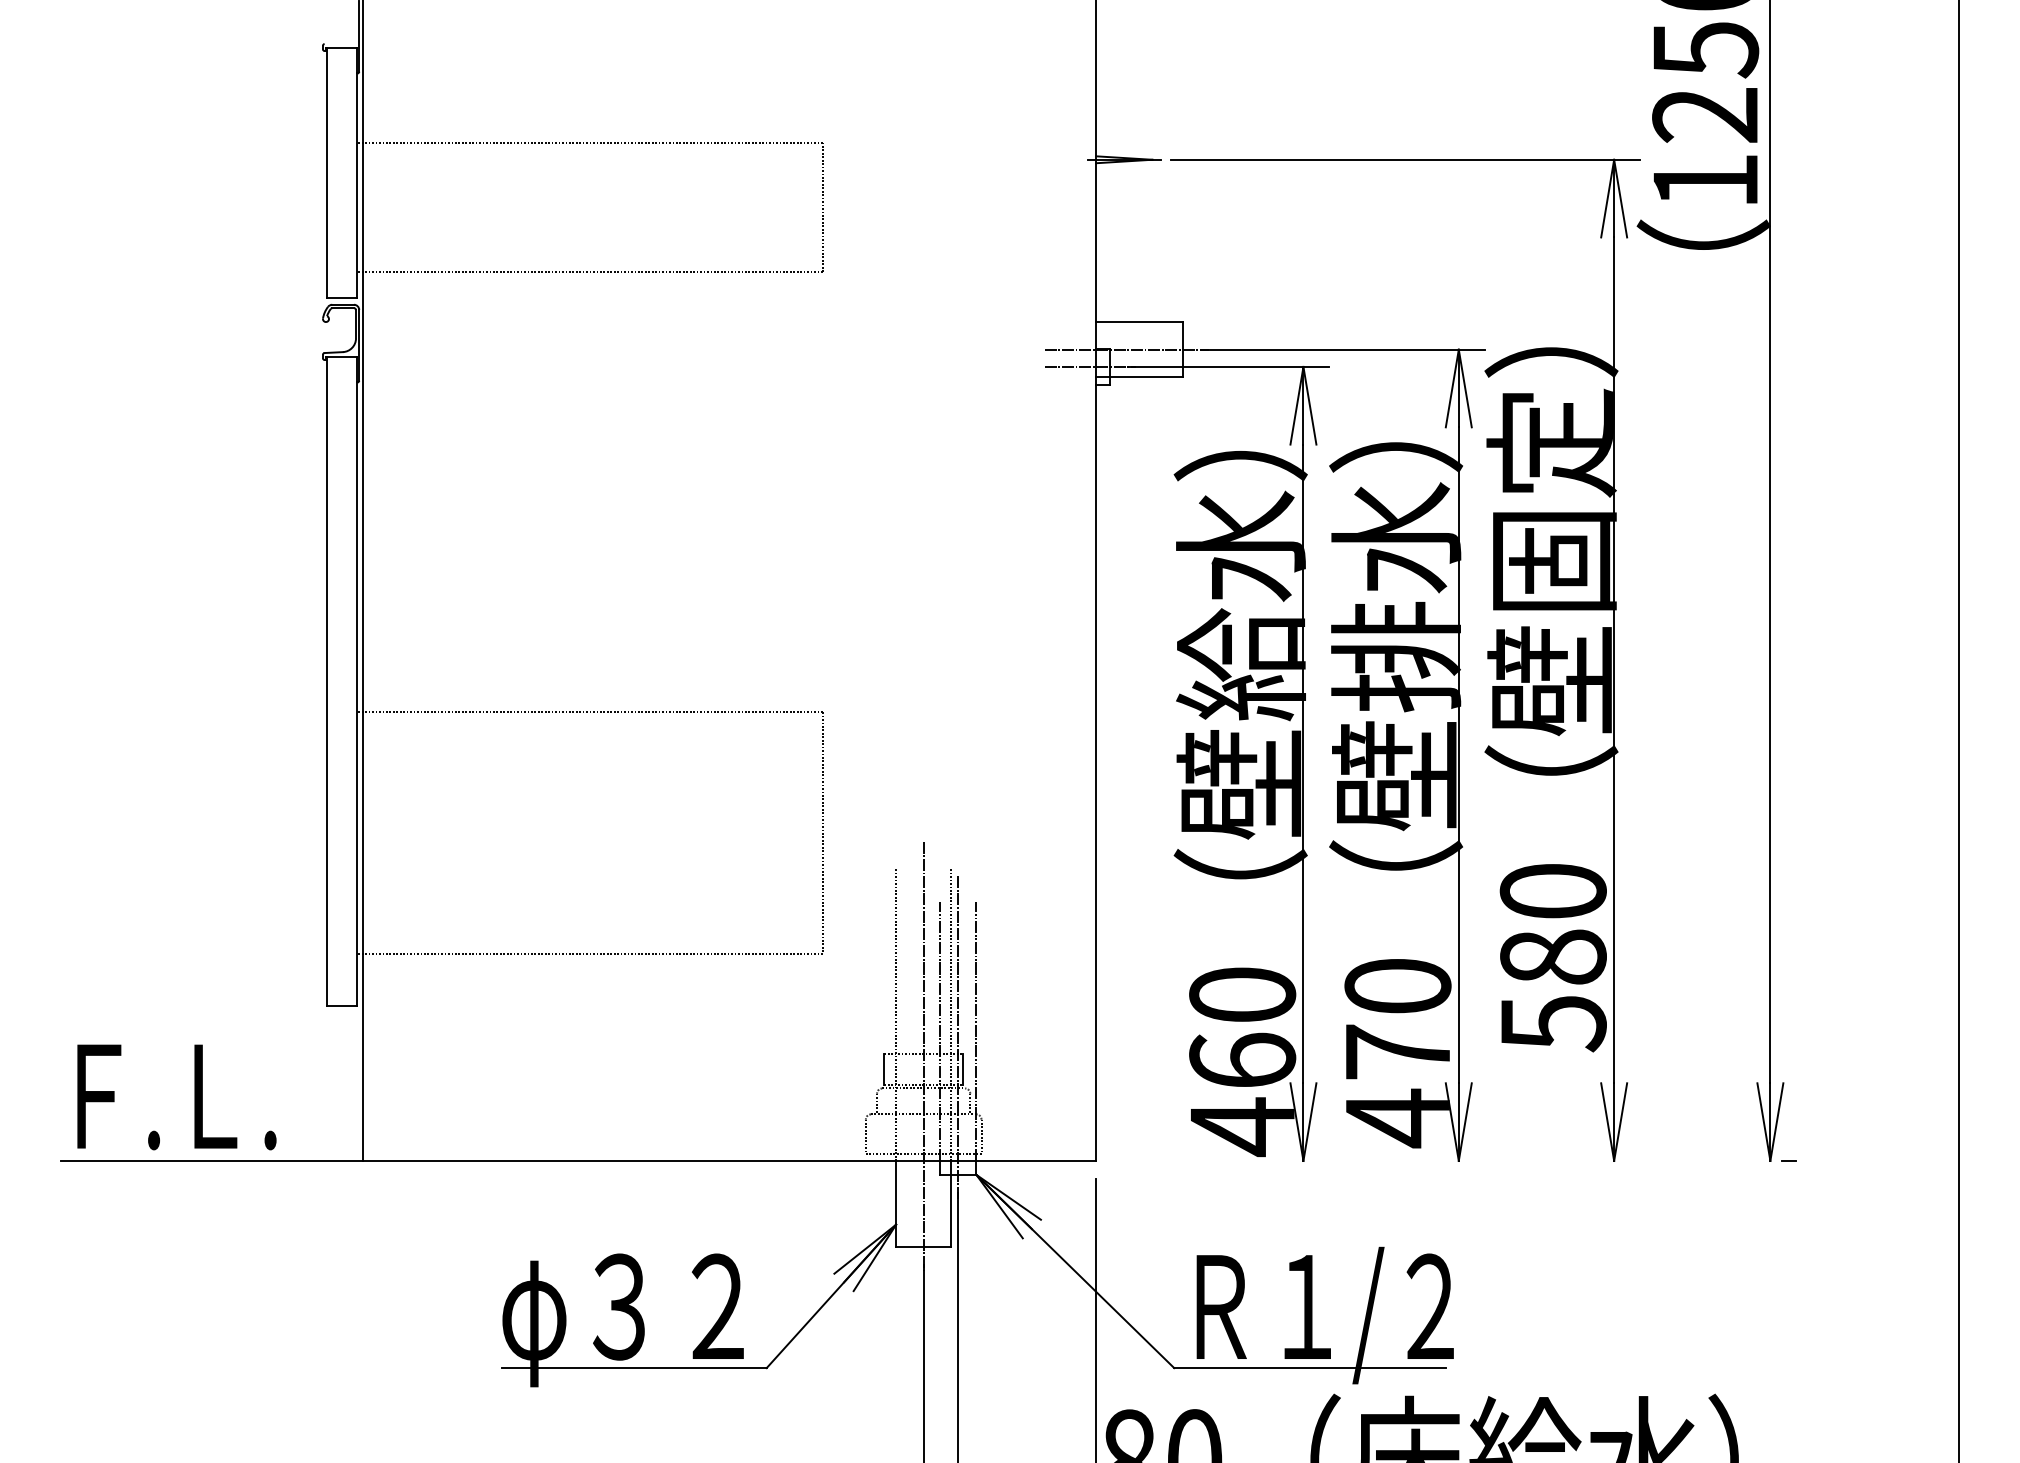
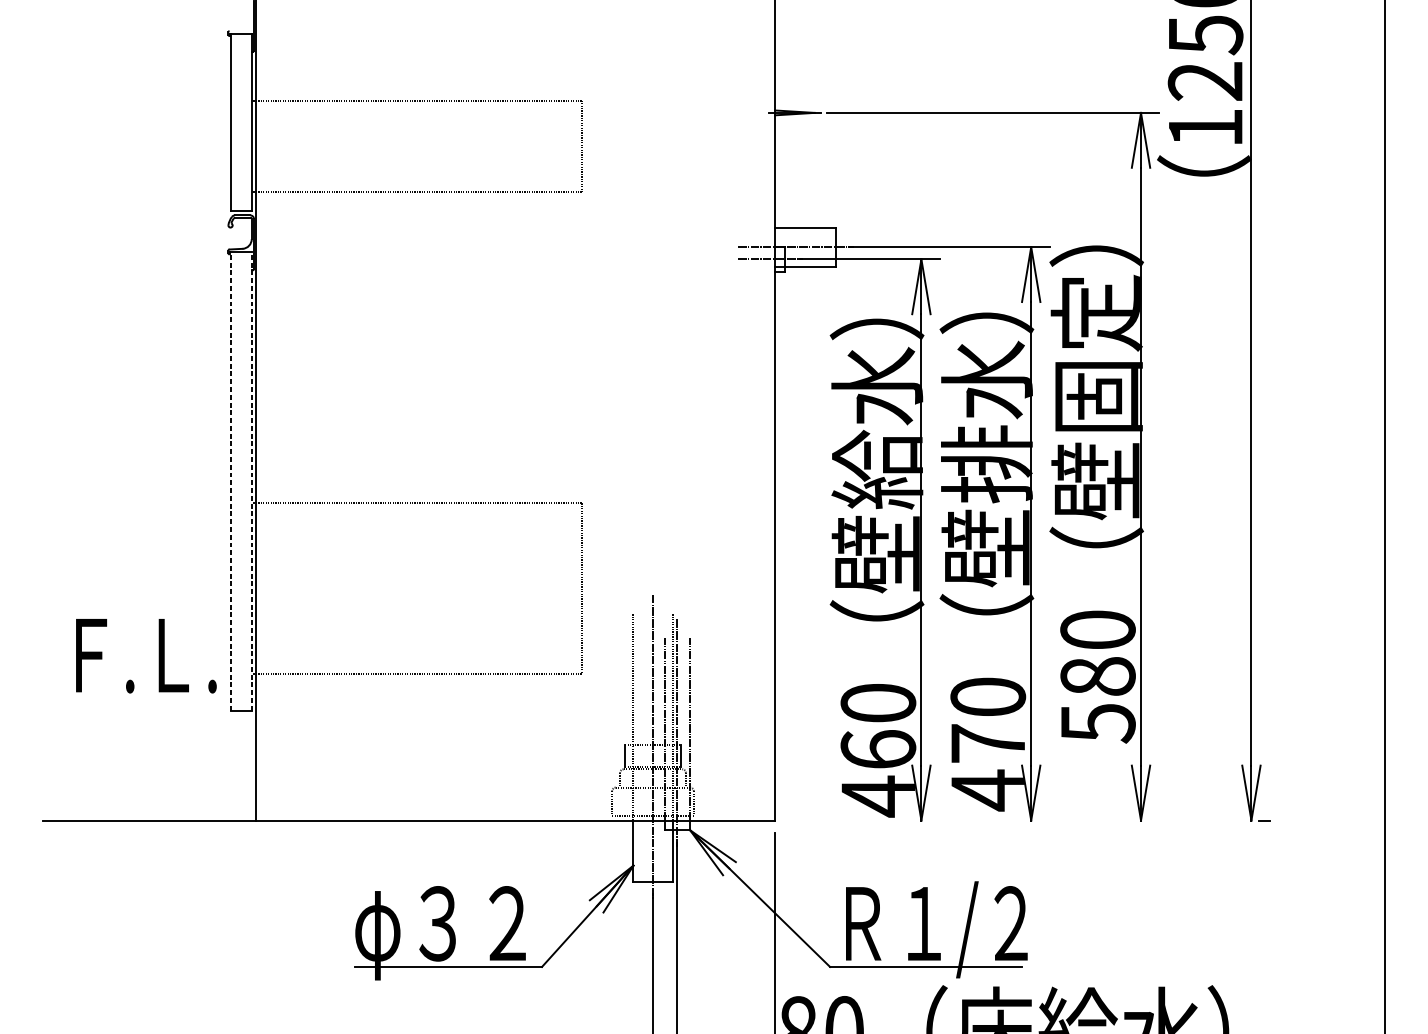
line: (327, 681) -> (231, 481), solid -> dashed
line: (356, 681) -> (252, 481), solid -> dashed
text: (176, 1097) -> (146, 656), moved

